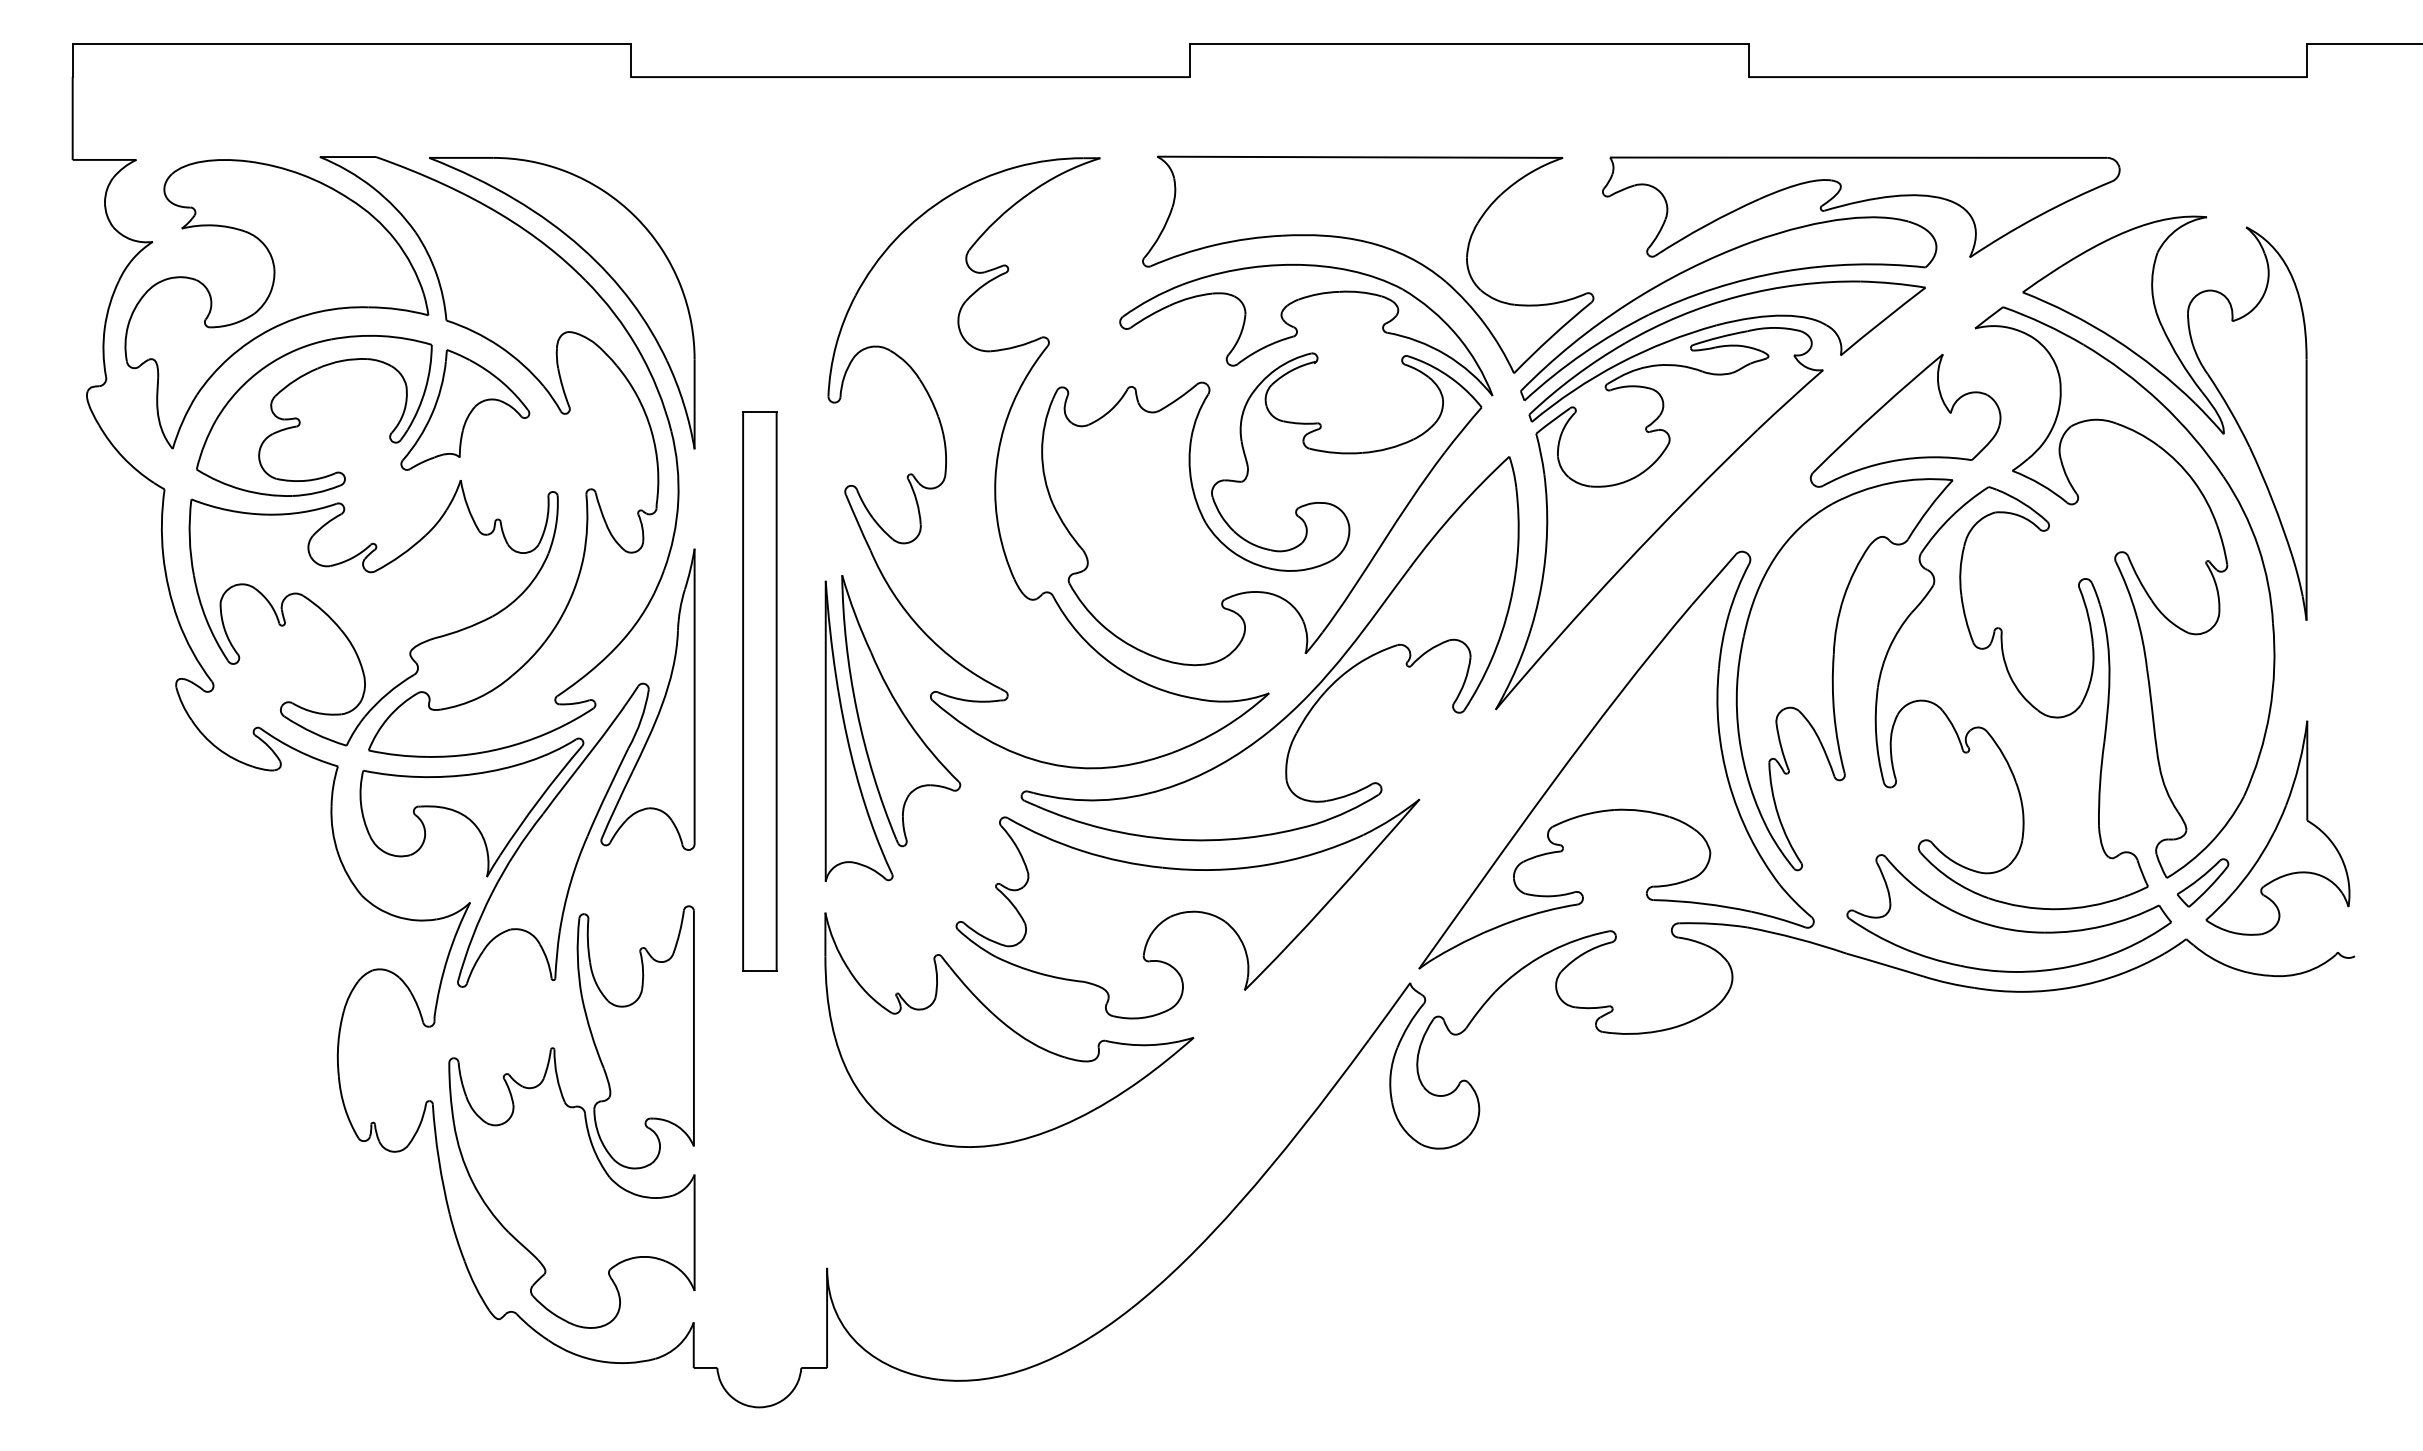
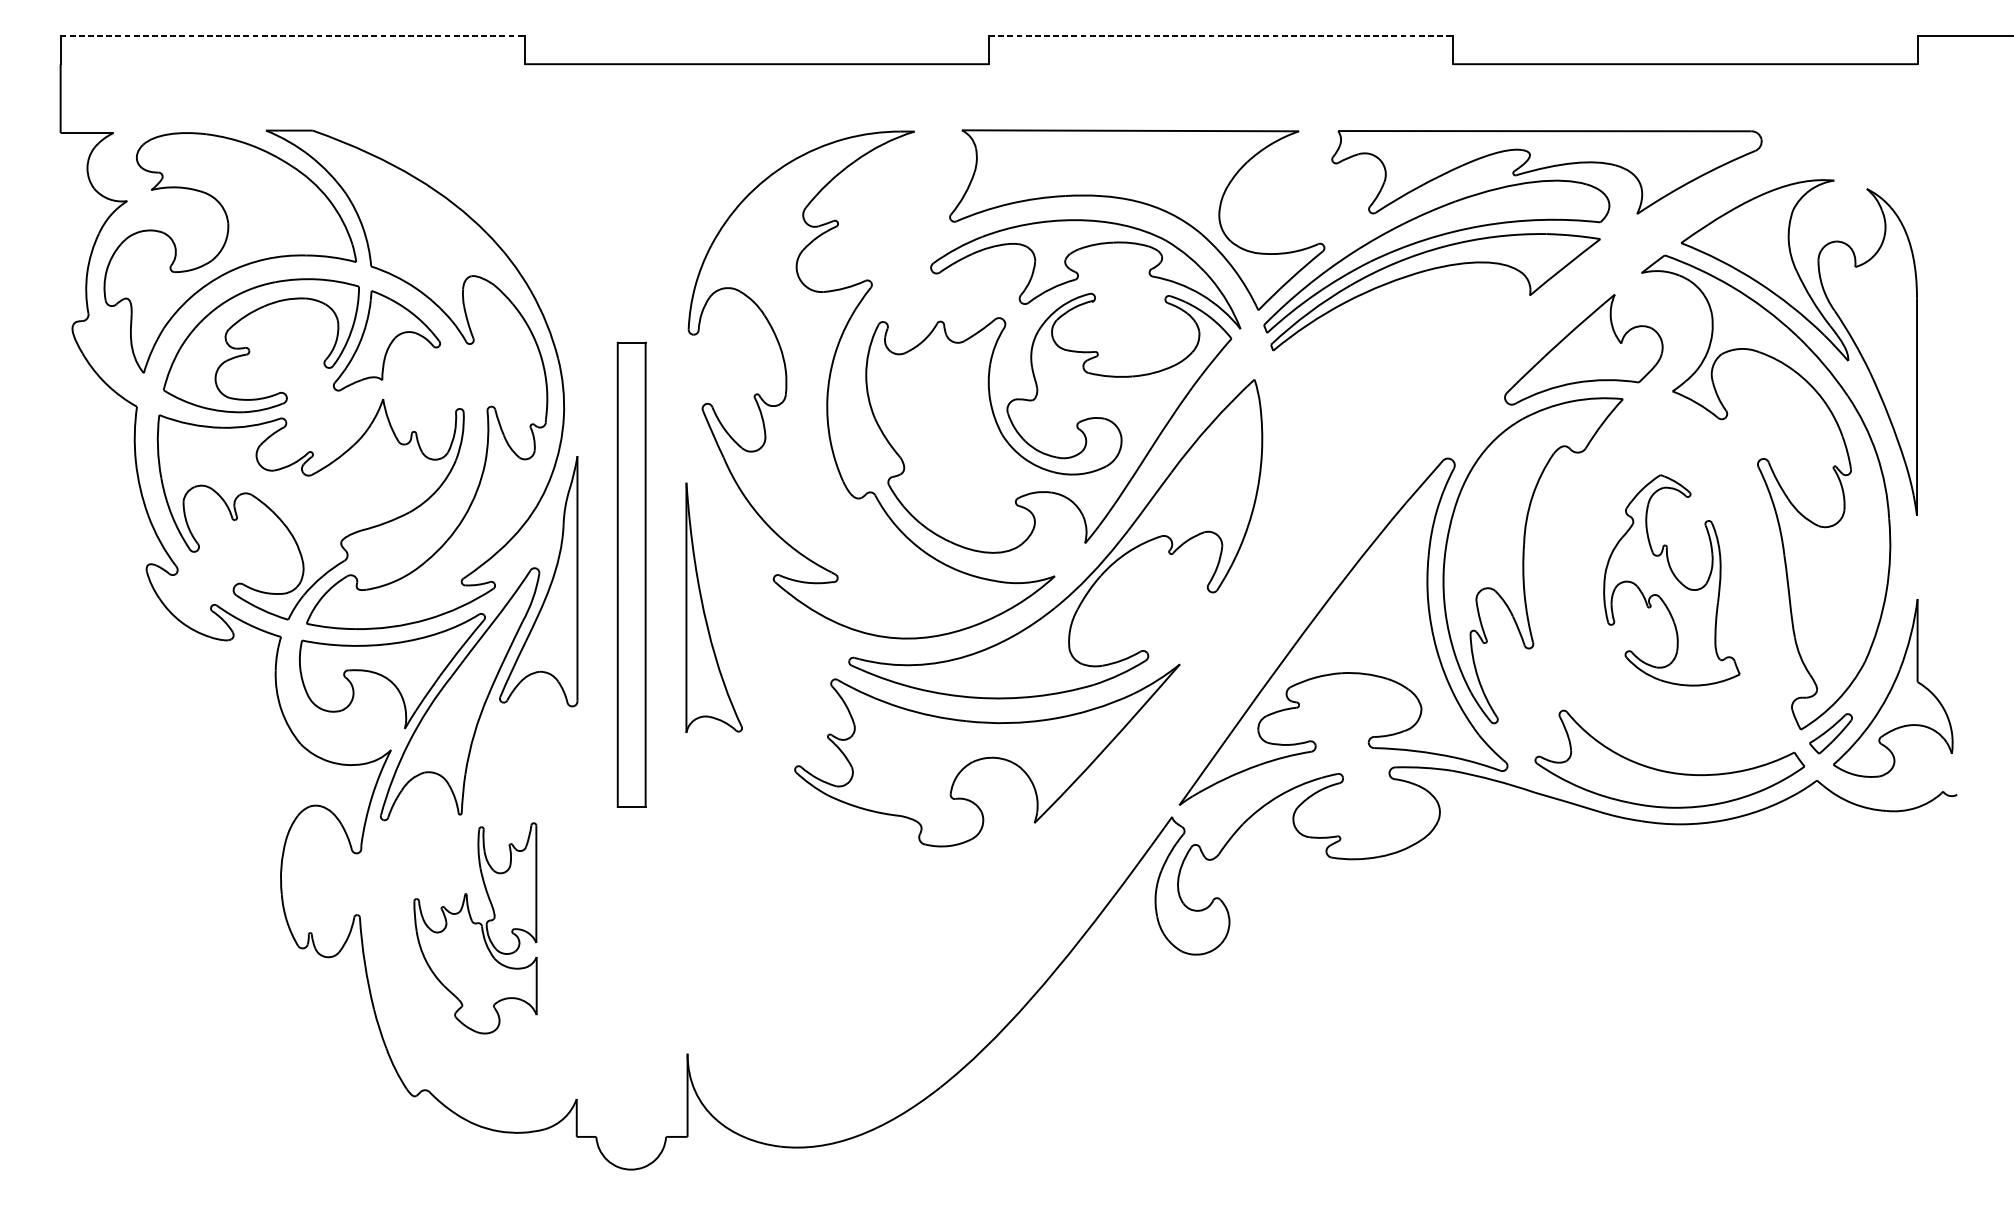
line: (352, 43) -> (293, 36), solid -> dashed
line: (1469, 43) -> (1221, 36), solid -> dashed
part: (599, 266) -> (498, 221), removed
part: (1659, 518) -> (1379, 430), removed
part: (2011, 698) -> (1671, 580), size x0.6
part: (901, 711) -> (749, 591), removed
part: (1009, 1029) -> (839, 855), removed
part: (571, 1116) -> (475, 927), size x0.6

